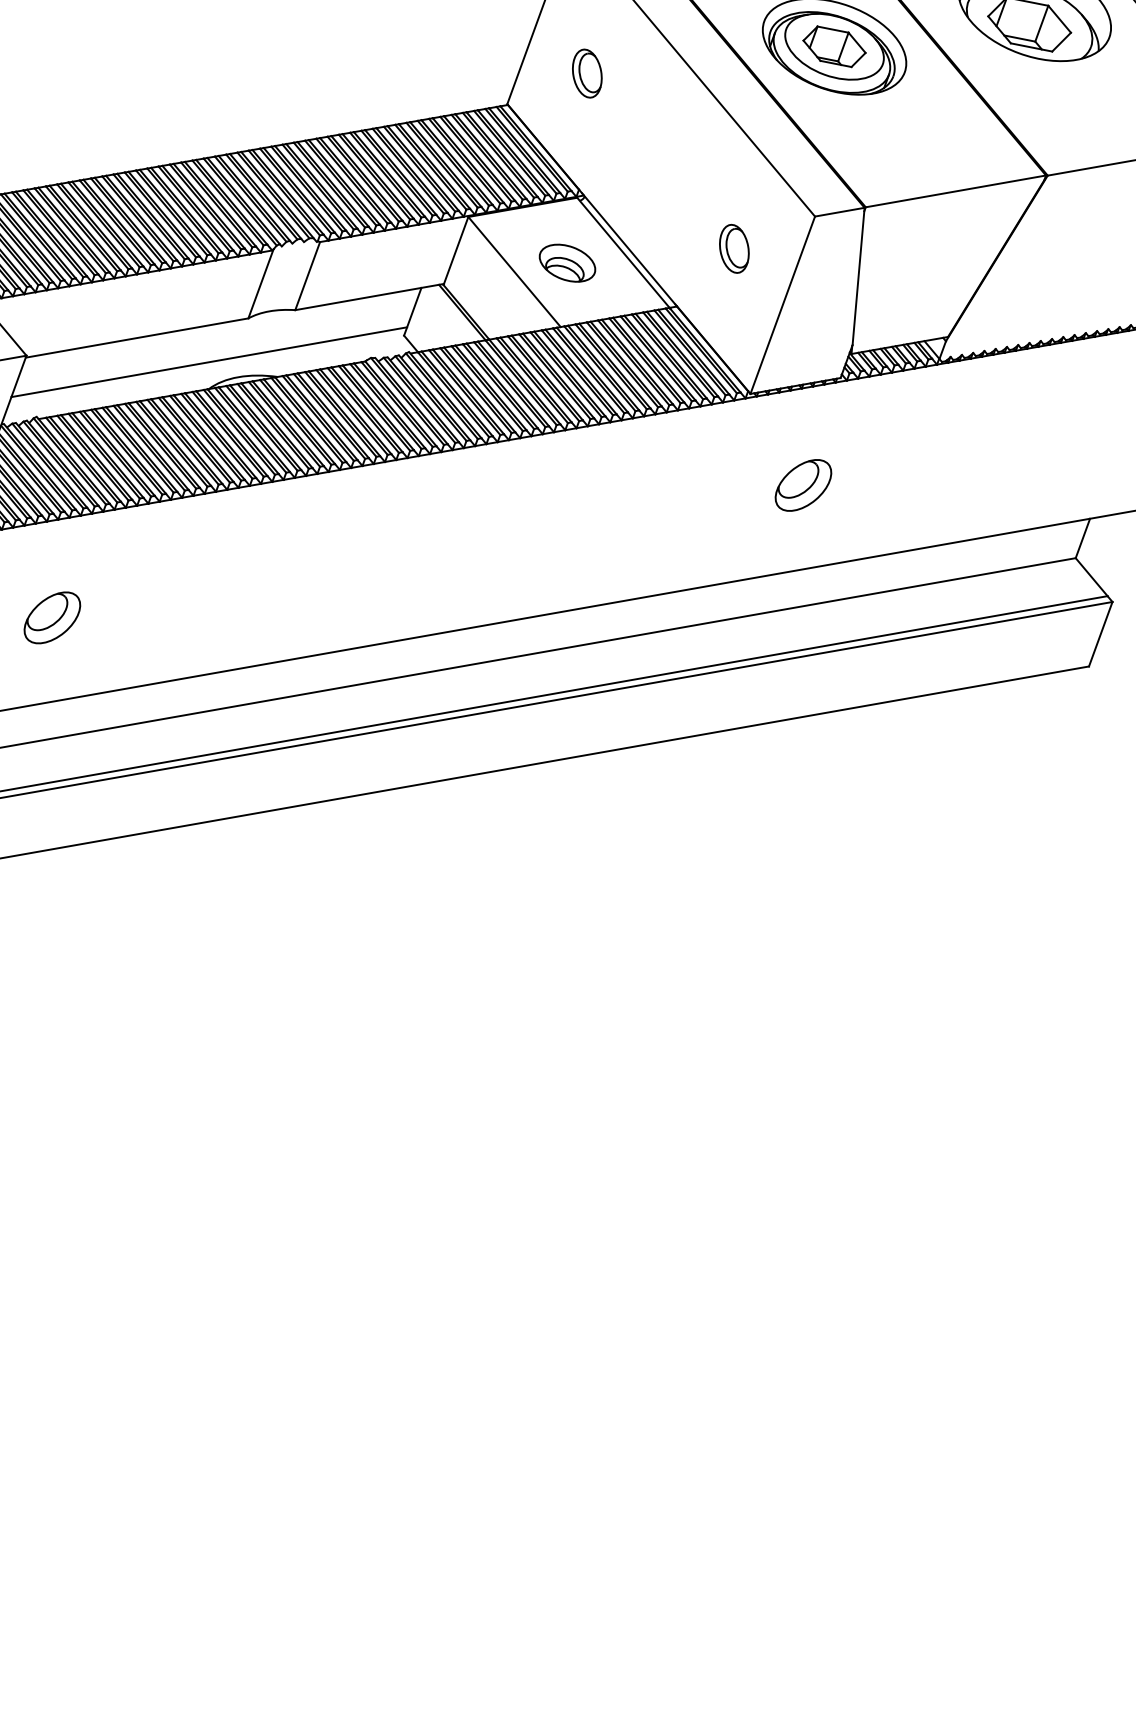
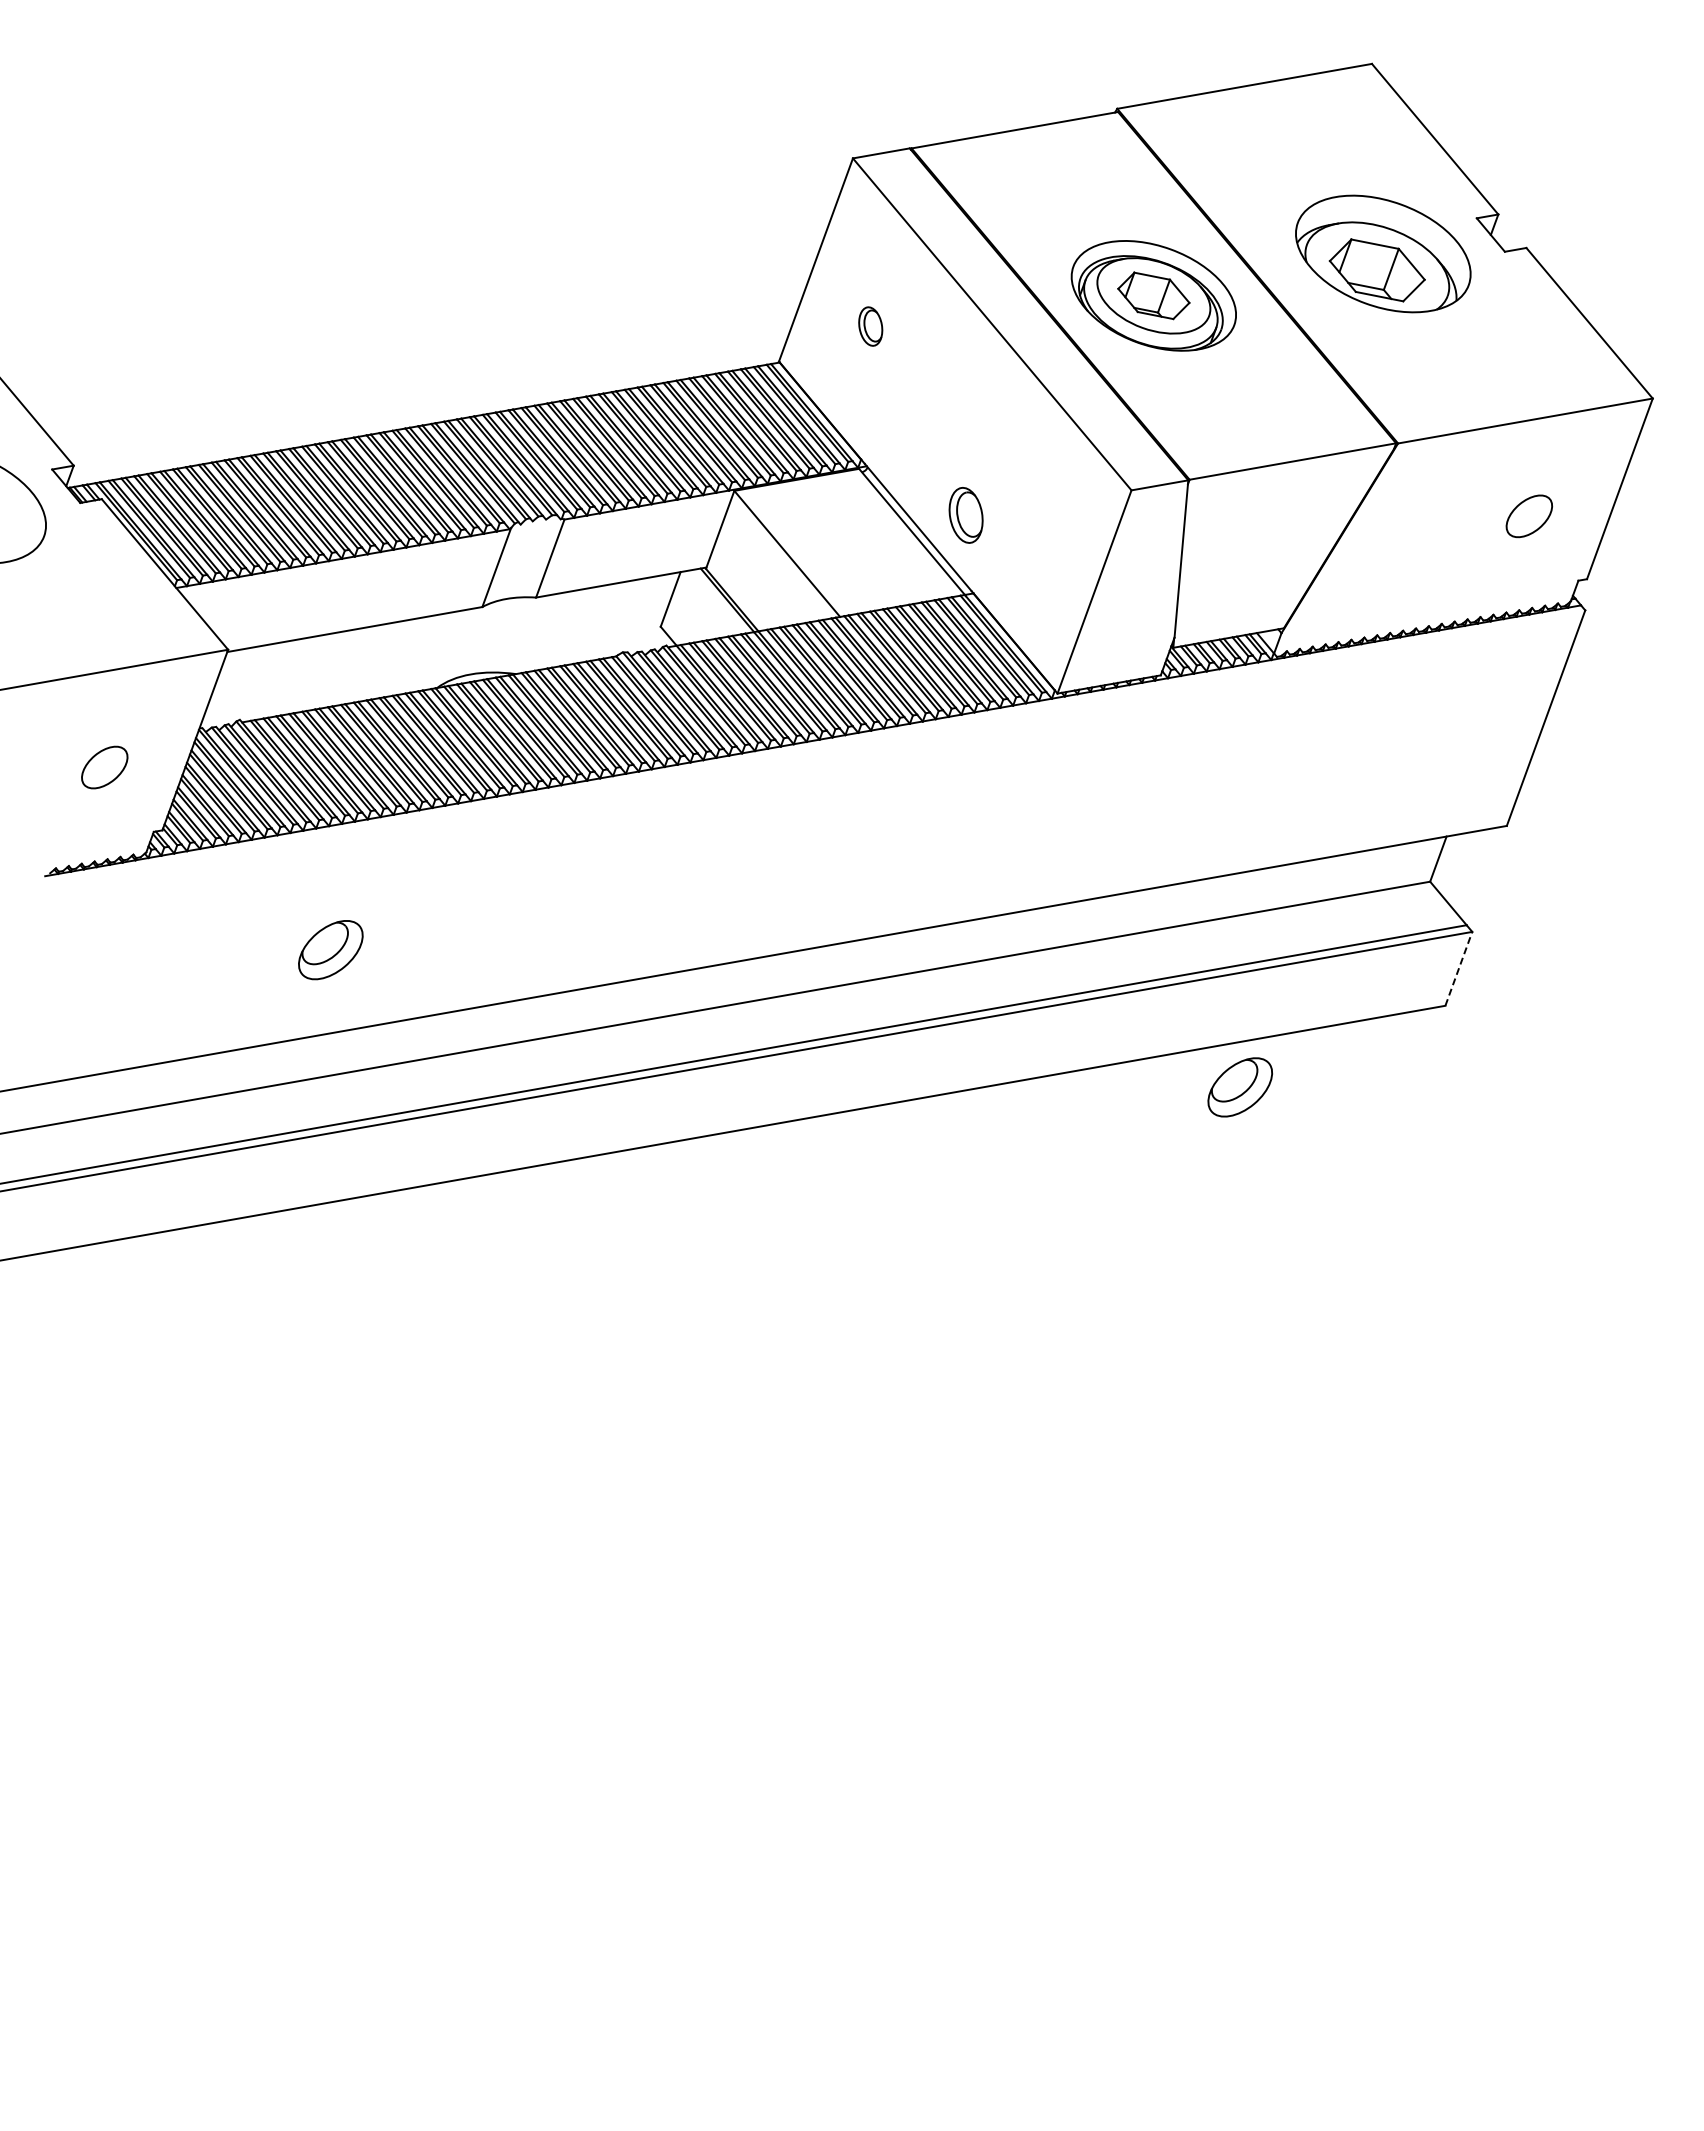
part: (587, 73) -> (870, 326), size x0.7
part: (733, 248) -> (965, 515), moved
part: (567, 262) -> (847, 543), removed
line: (209, 362) -> (437, 657), removed
part: (802, 485) -> (1239, 1087), moved
part: (52, 618) -> (330, 950), moved
line: (1101, 633) -> (1459, 968), solid -> dashed

